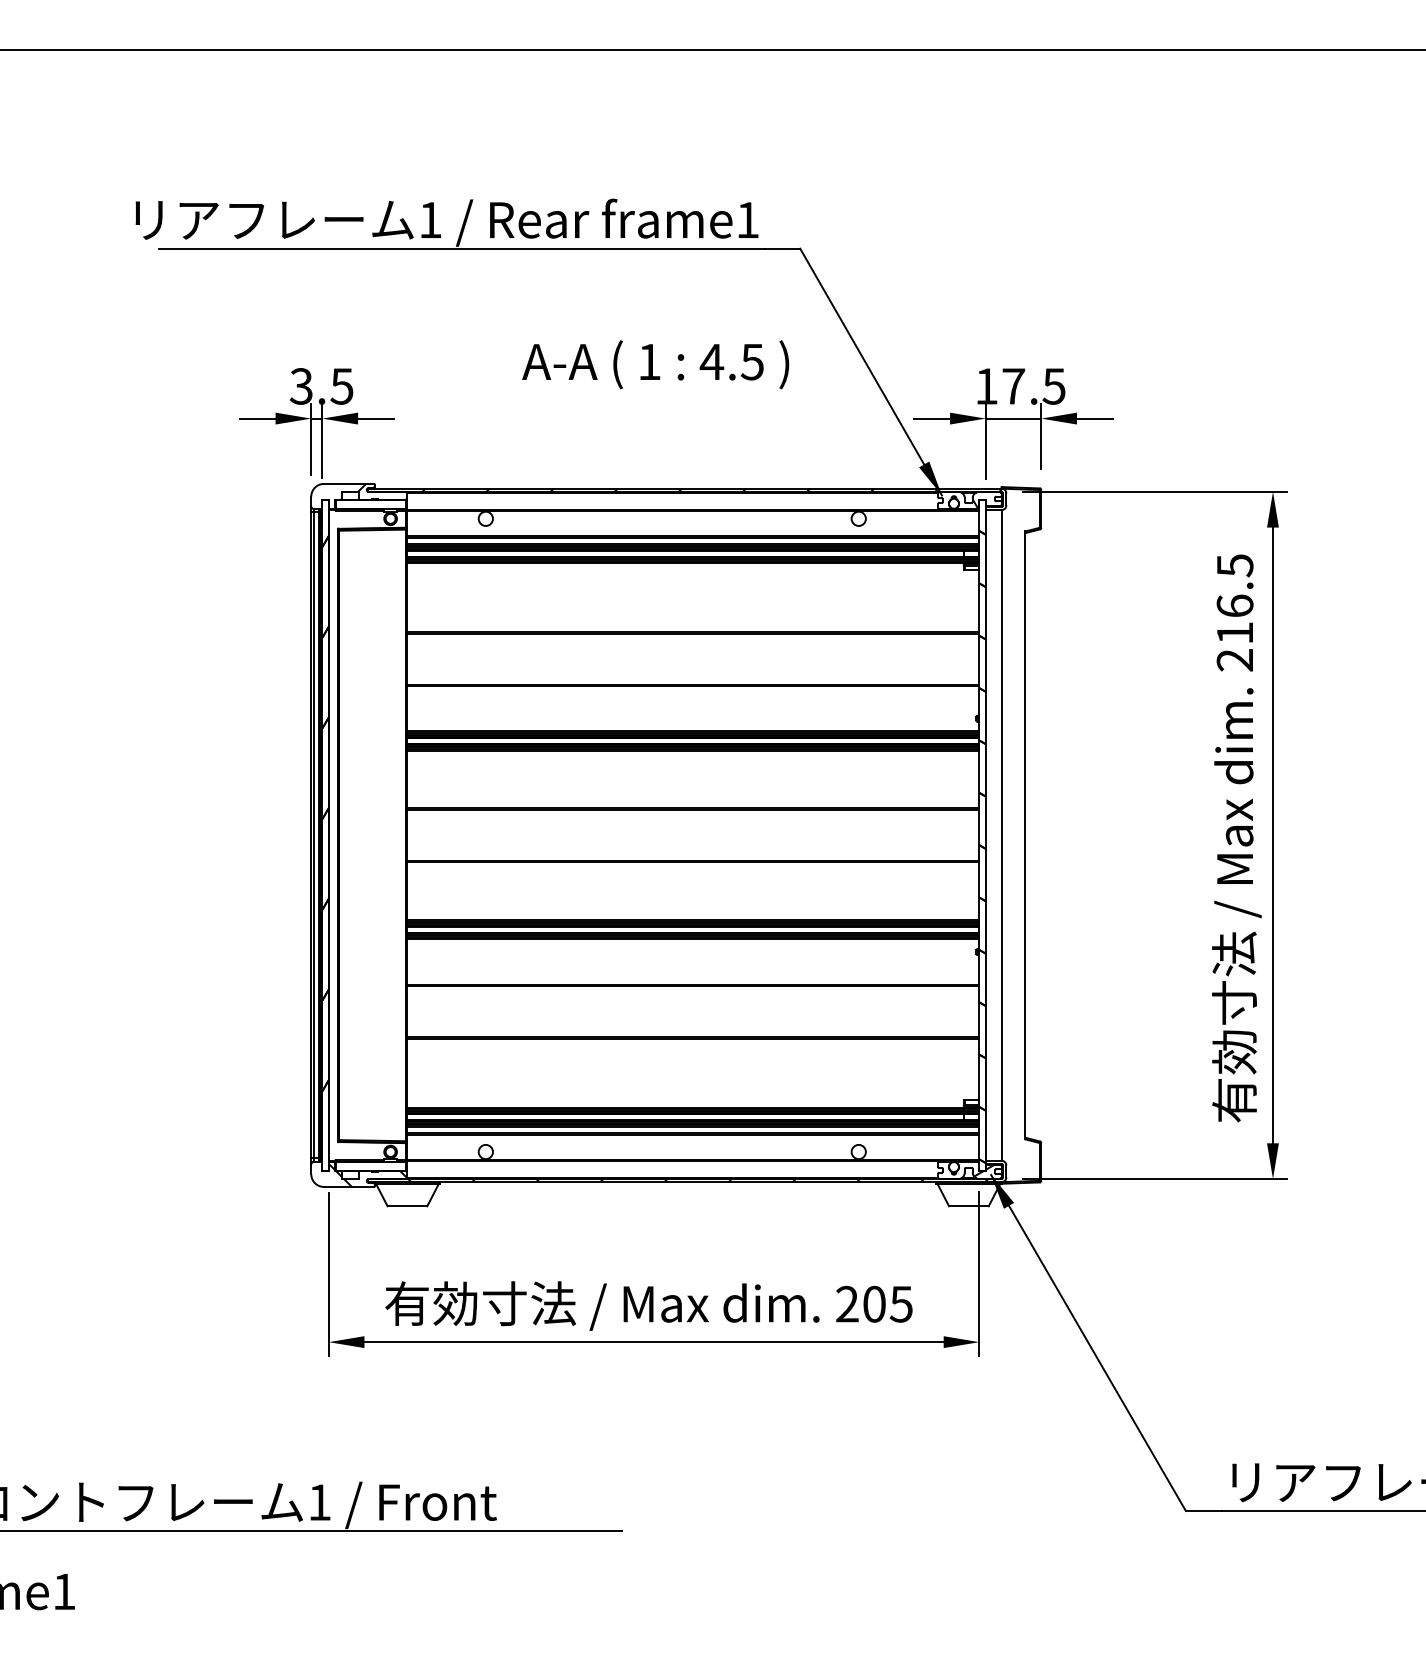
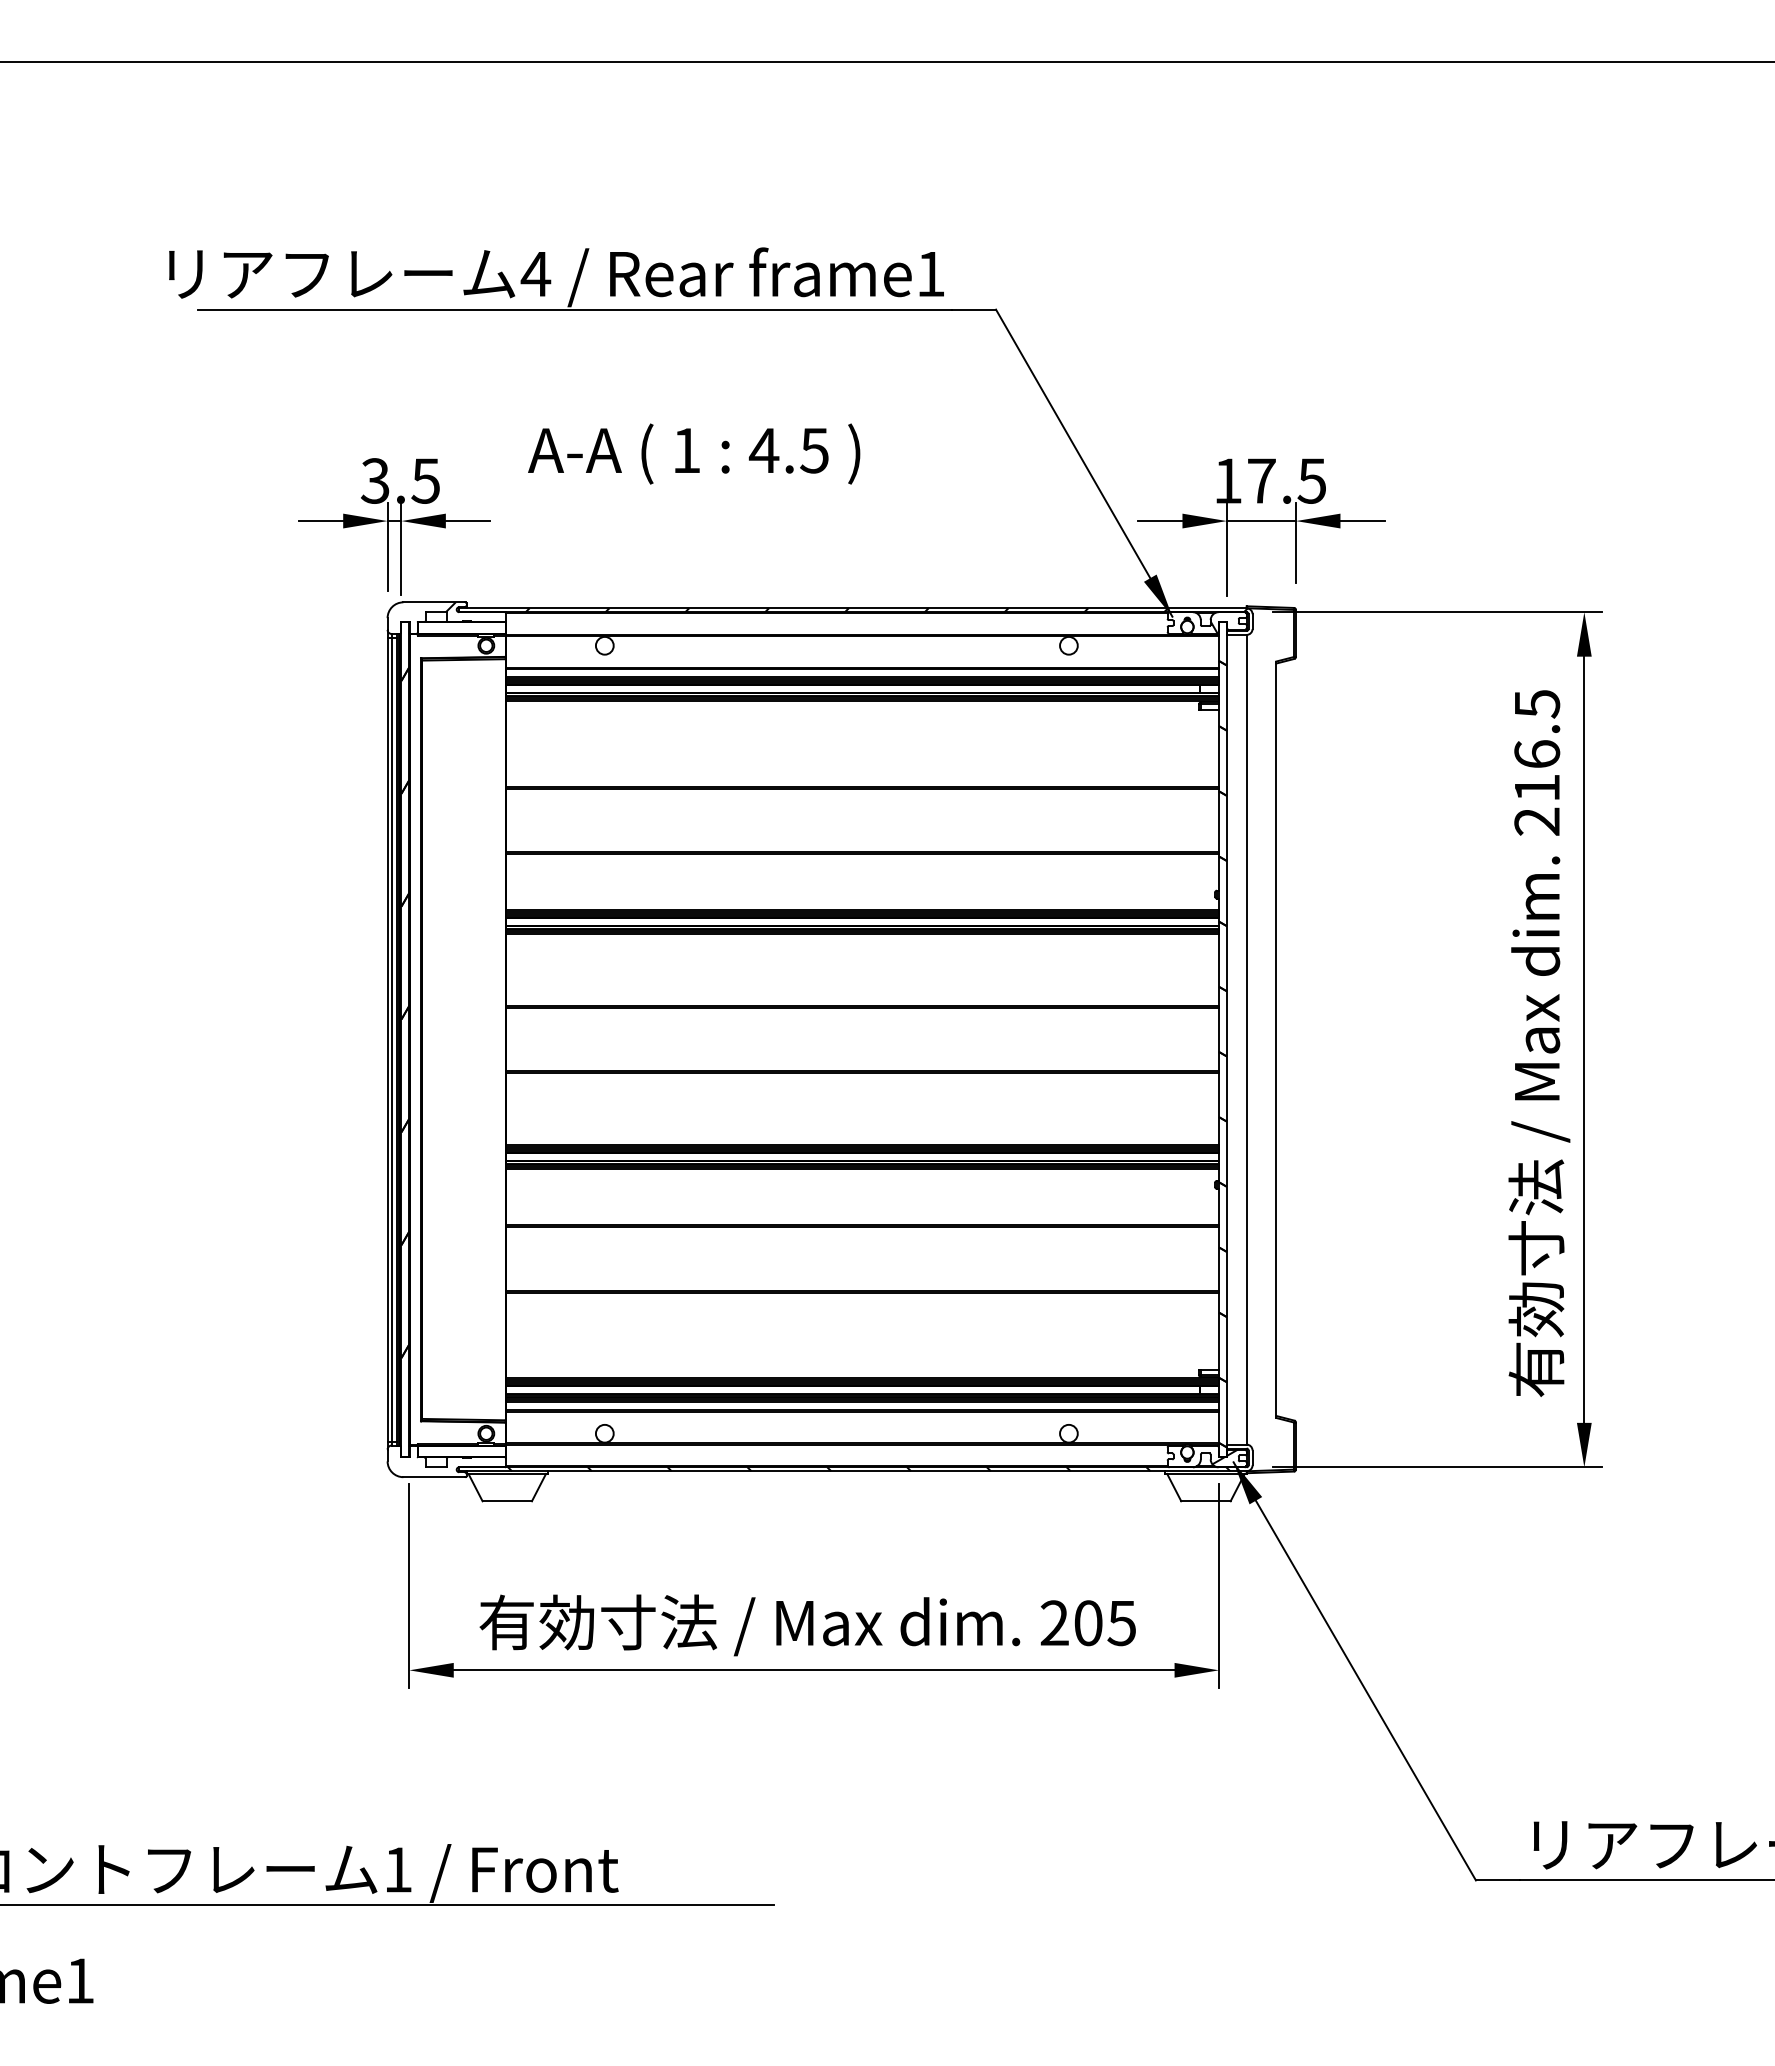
text: (430, 220) -> (535, 274), 1 -> 4
text: (655, 364) -> (694, 453), moved
hatch: (367, 1175) -> (457, 1462), removed

